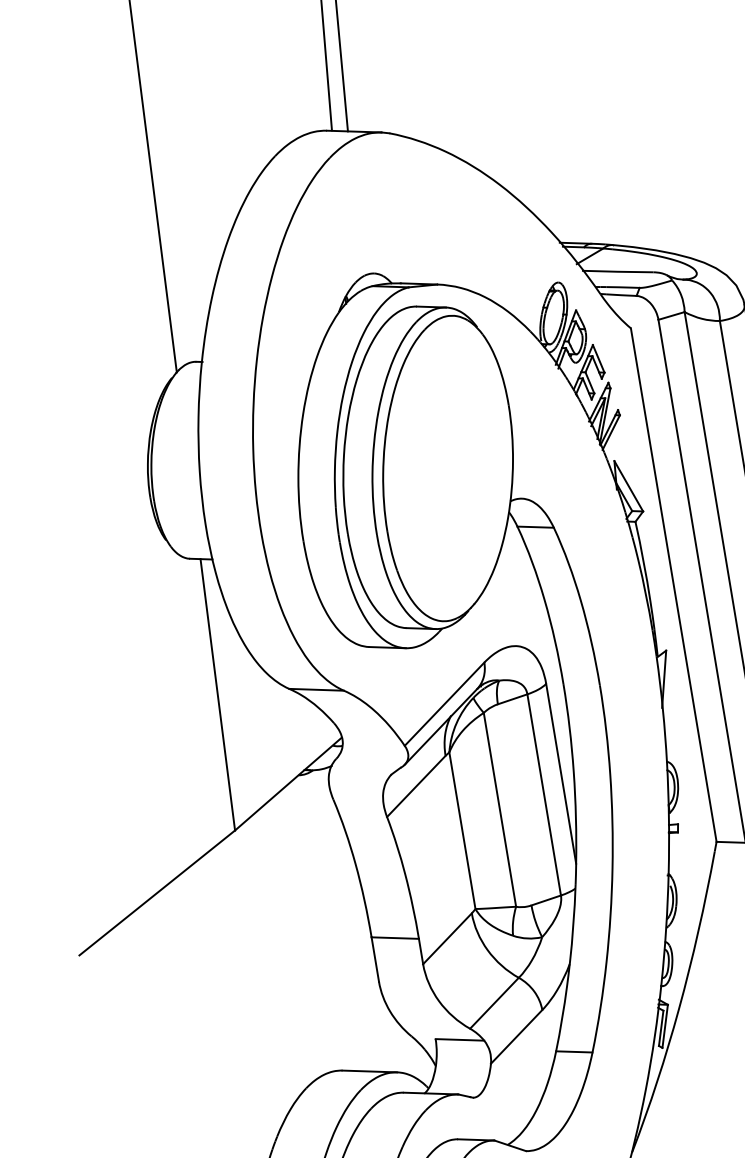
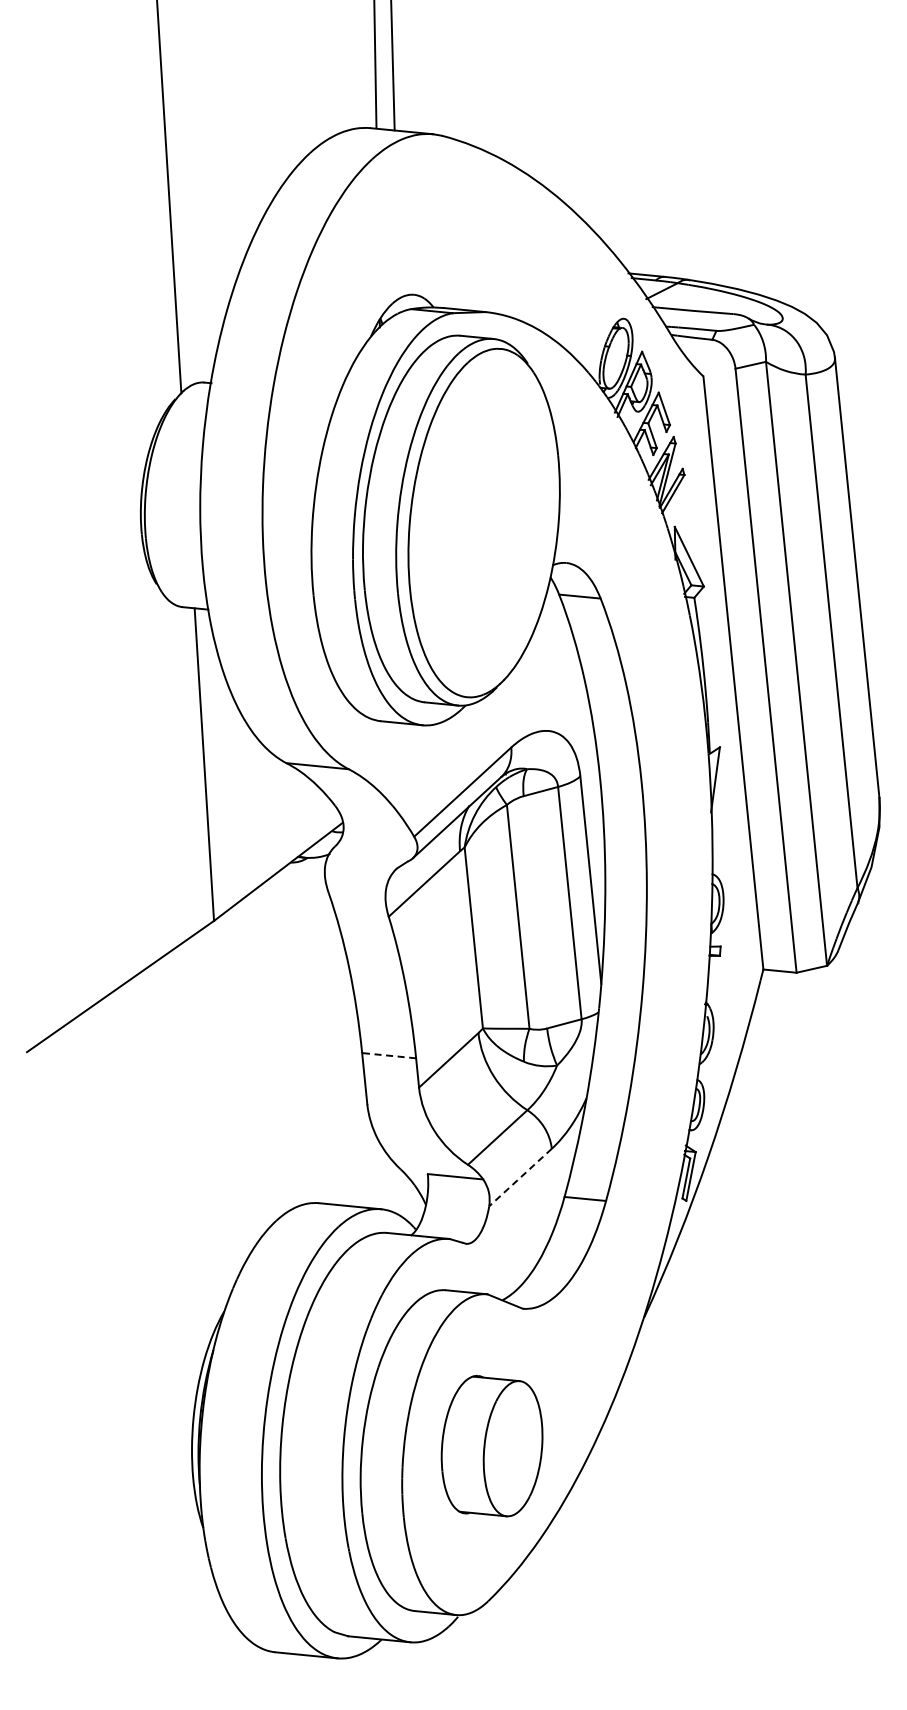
line: (394, 937) -> (388, 1055), solid -> dashed
line: (516, 1036) -> (520, 1177), solid -> dashed

